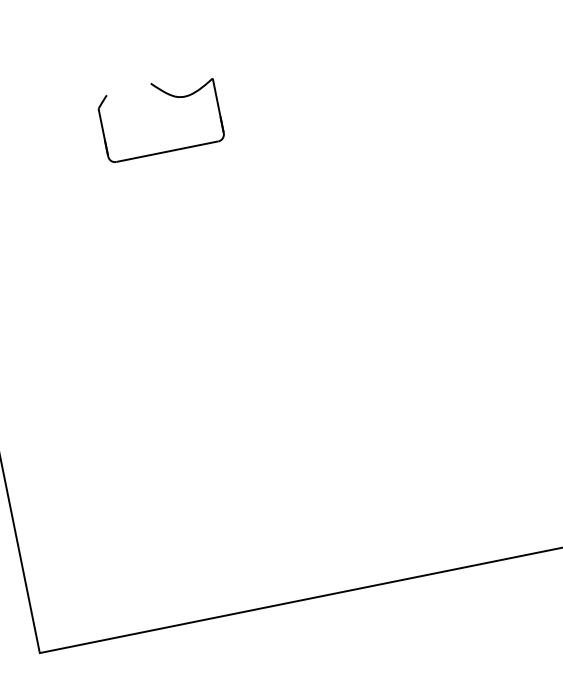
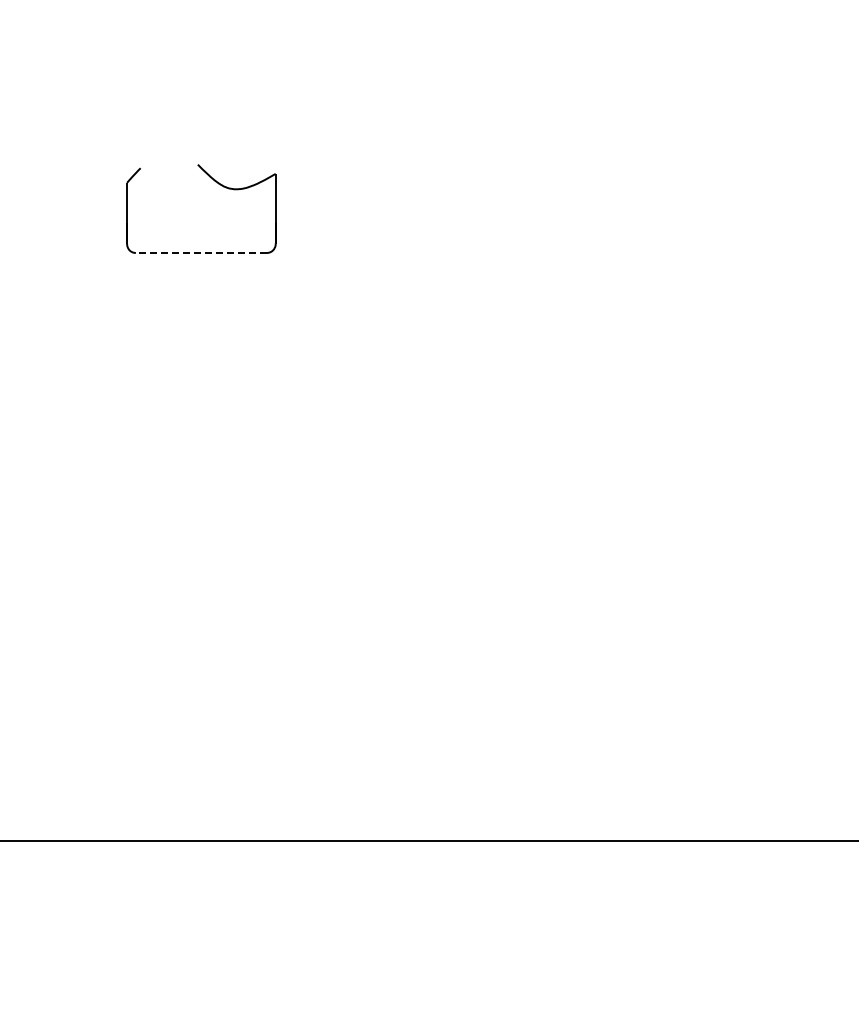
line: (167, 151) -> (201, 252), solid -> dashed

